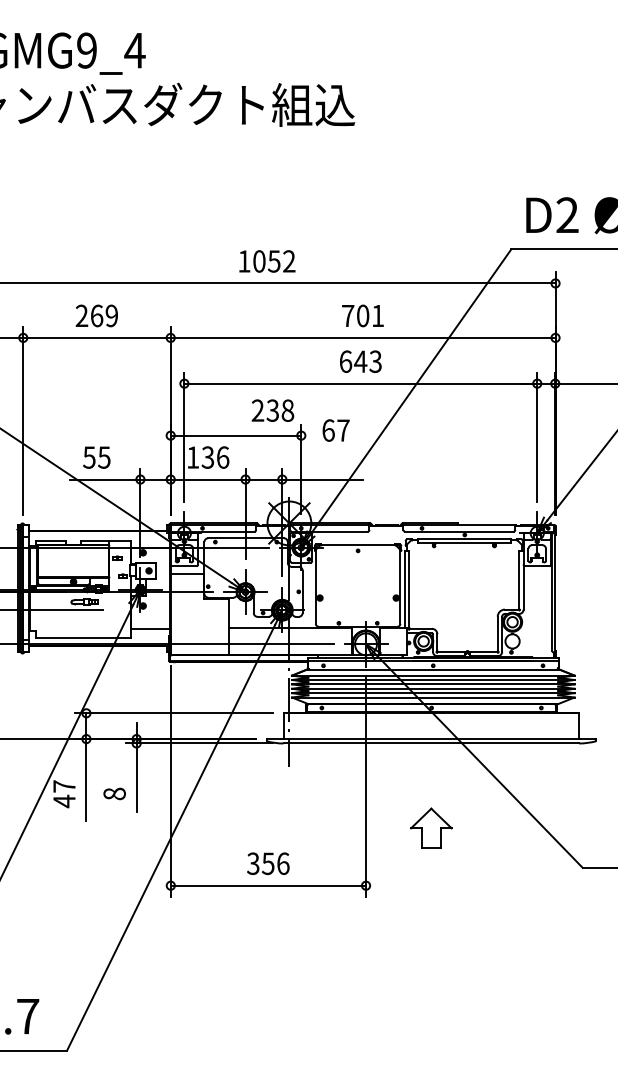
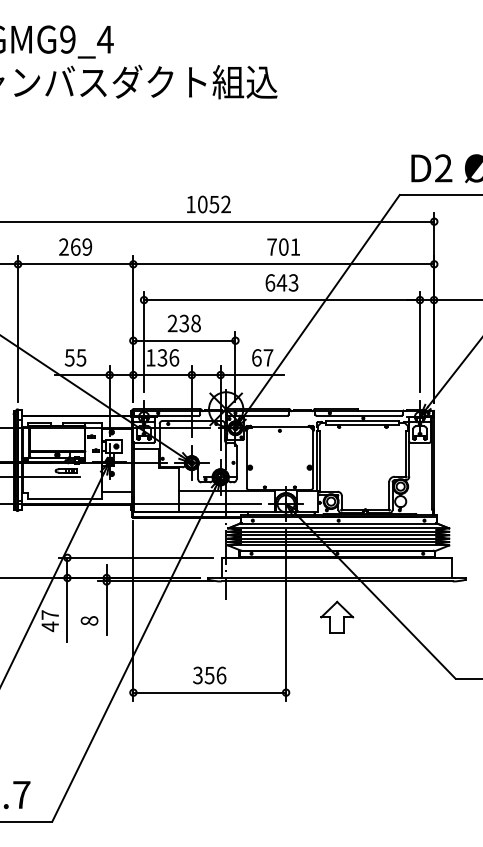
text: (272, 410) -> (184, 323), moved
text: (335, 430) -> (262, 357), moved
part: (431, 827) -> (337, 616), moved

